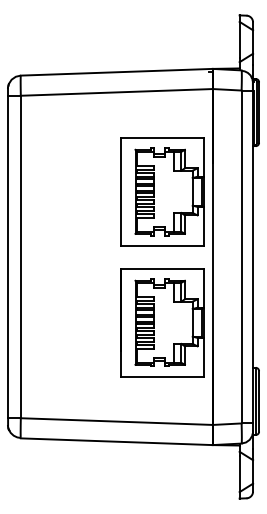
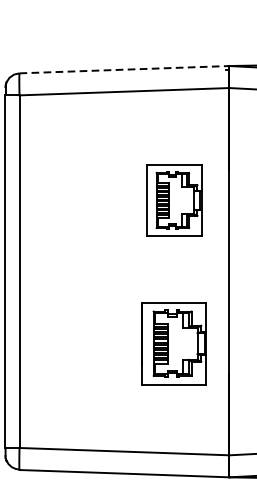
line: (117, 72) -> (125, 69), solid -> dashed
part: (162, 191) -> (174, 200), size x0.6
part: (162, 322) -> (174, 343), size x0.7

